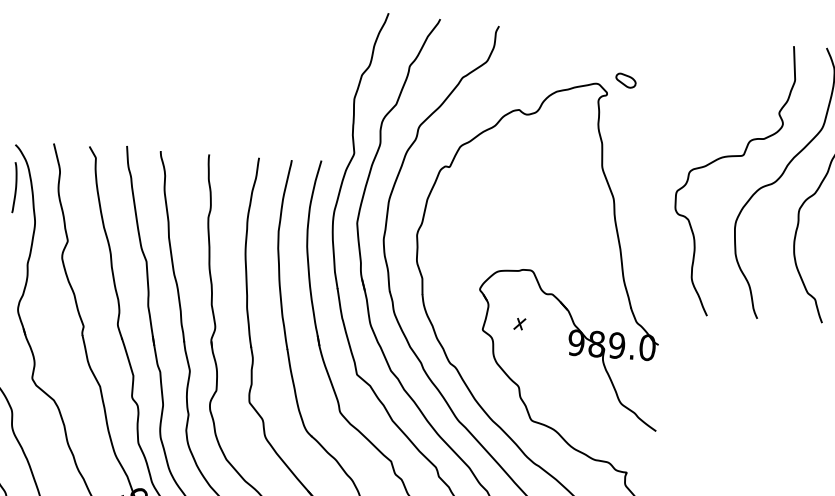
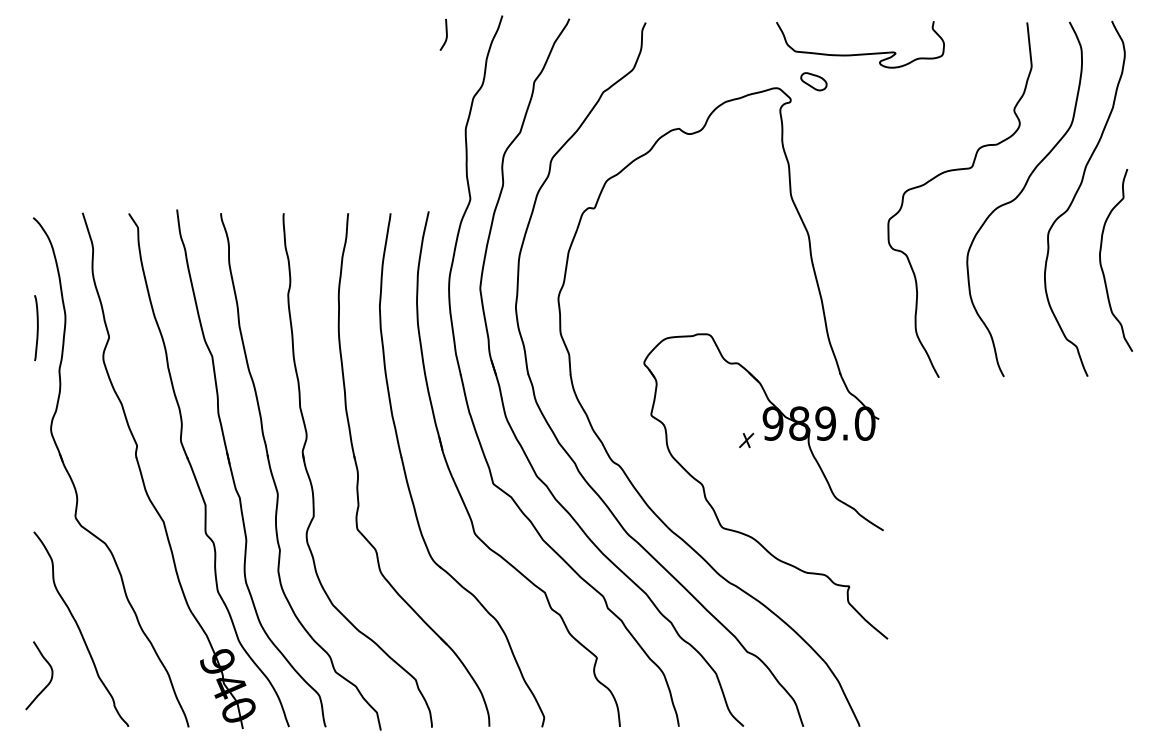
curve: (343, 23) -> (445, 32), added
curve: (663, 61) -> (860, 53), added
curve: (15, 188) -> (37, 328), moved
part: (519, 324) -> (746, 440), moved

